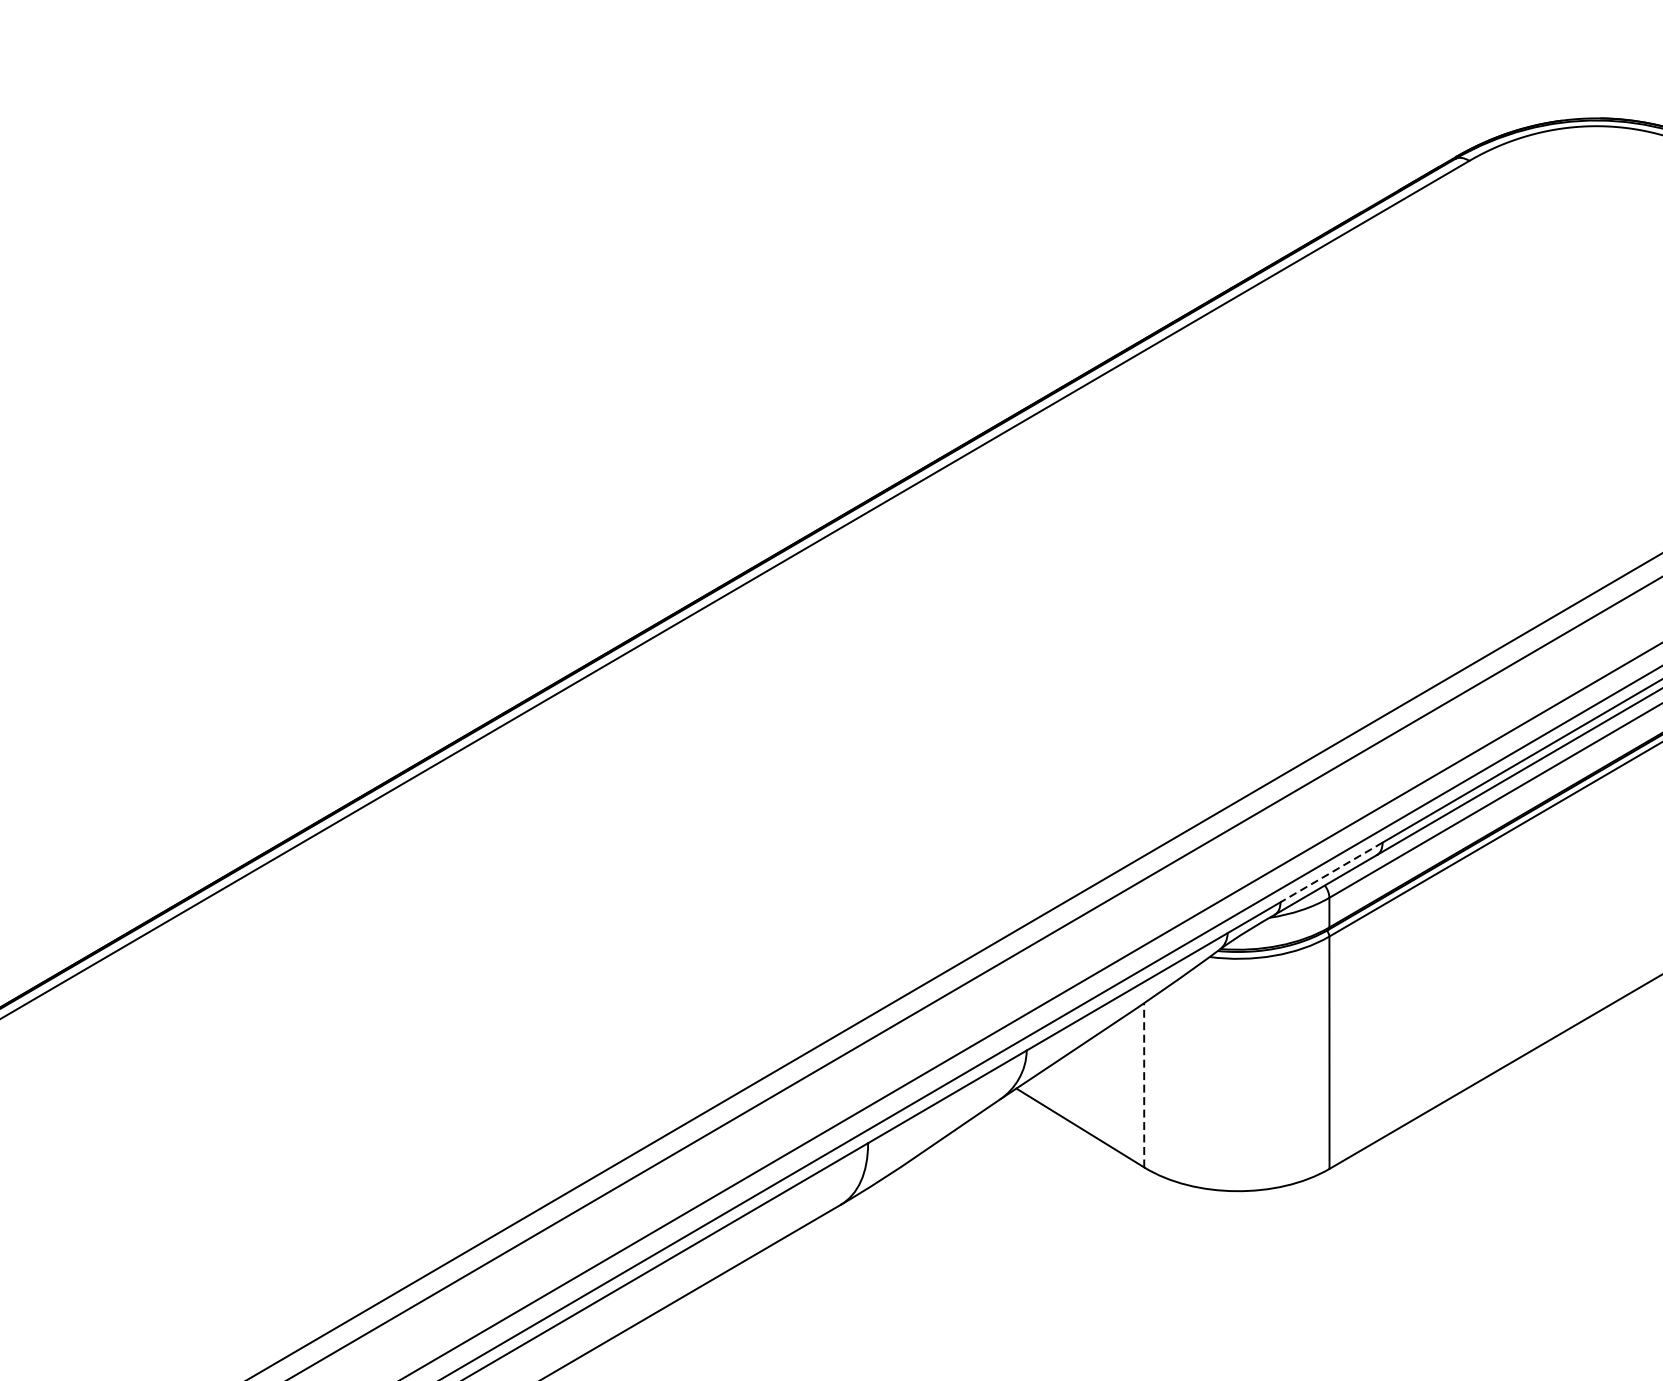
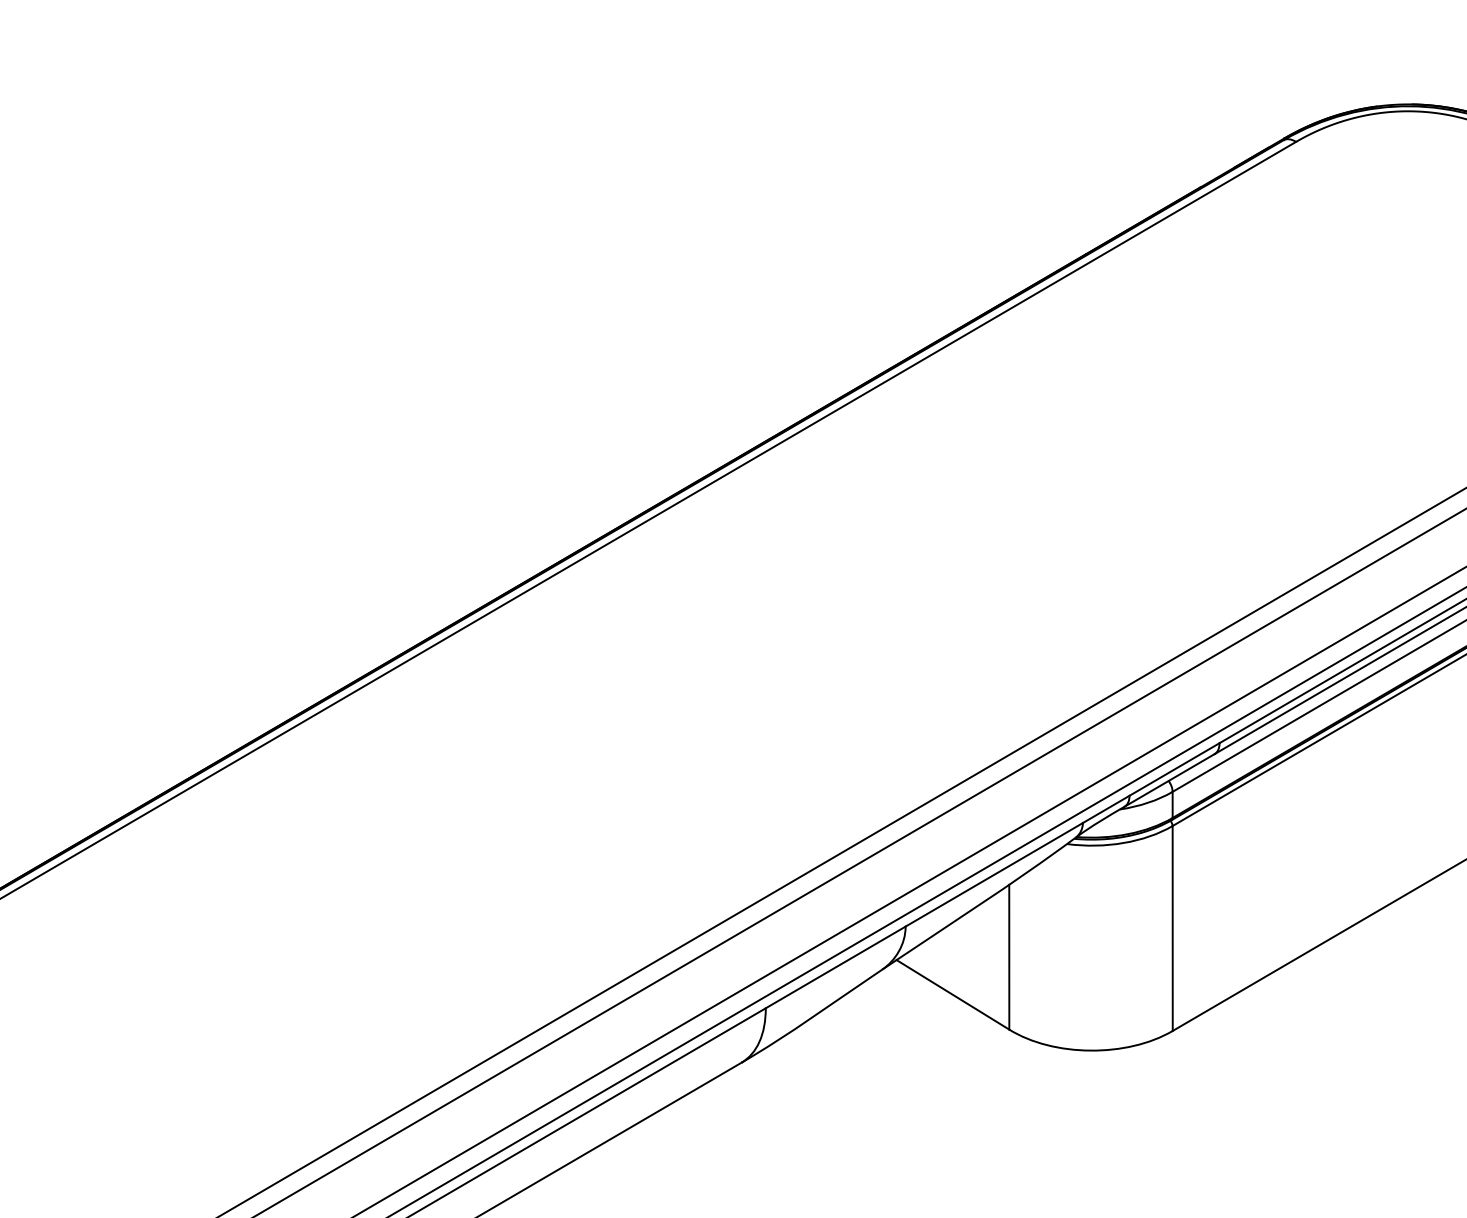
line: (1331, 872) -> (1174, 769), dashed -> solid
line: (1144, 1084) -> (1009, 956), dashed -> solid

